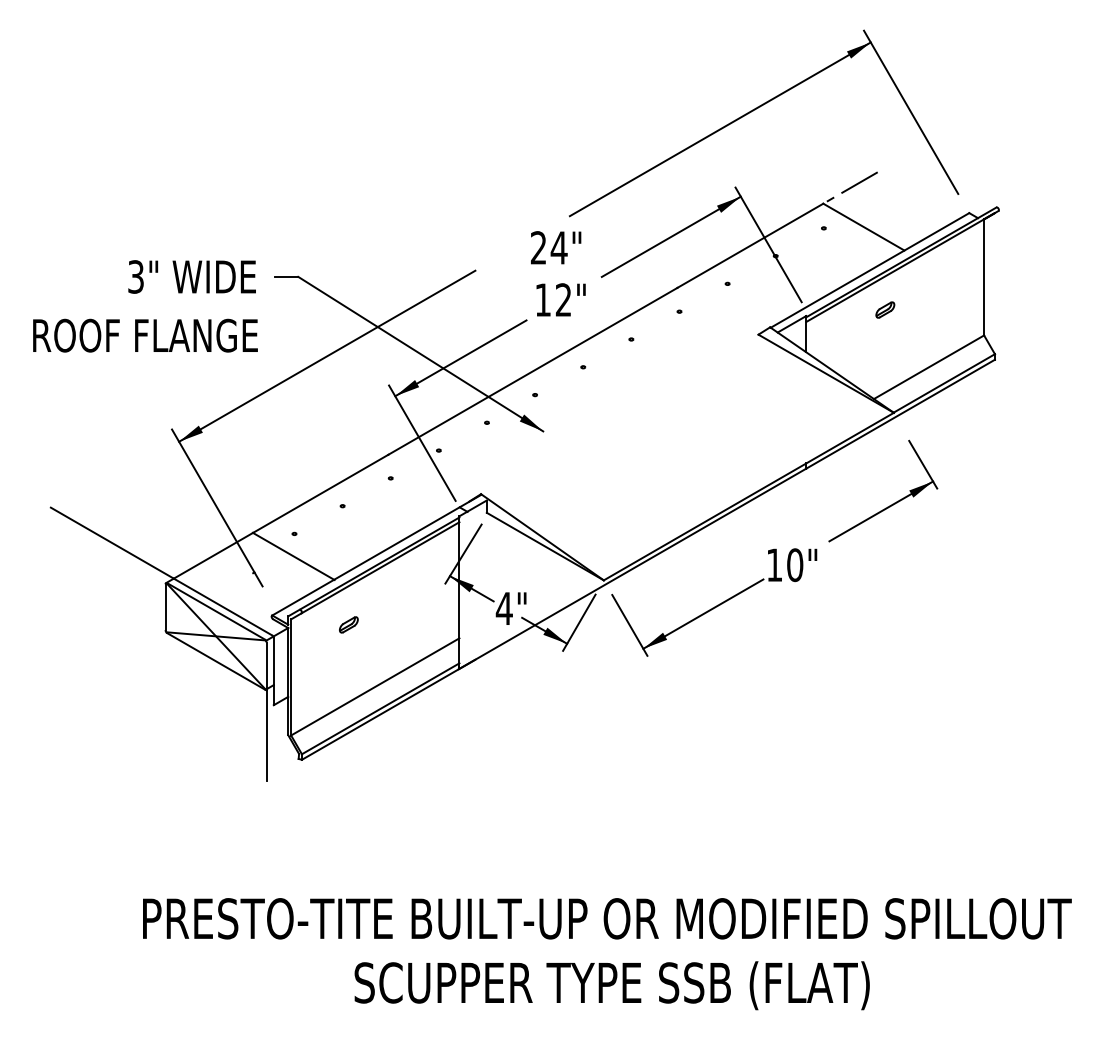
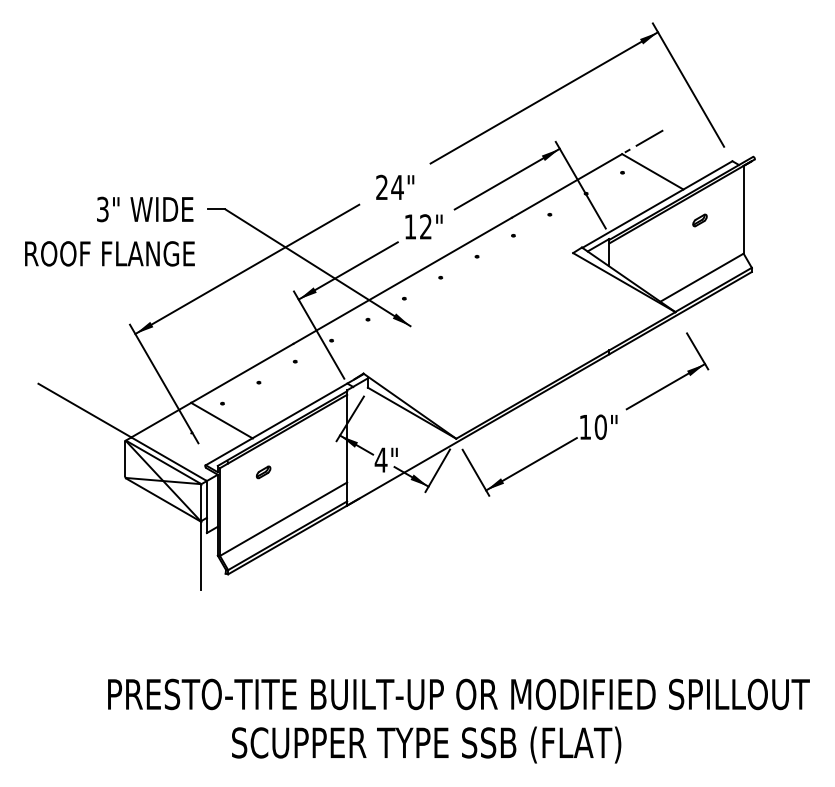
text: (556, 246) -> (395, 186), moved
part: (884, 310) -> (699, 220), moved
text: (612, 985) -> (426, 744), moved

